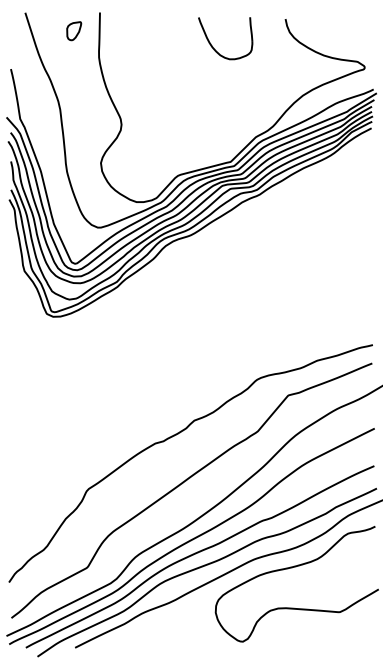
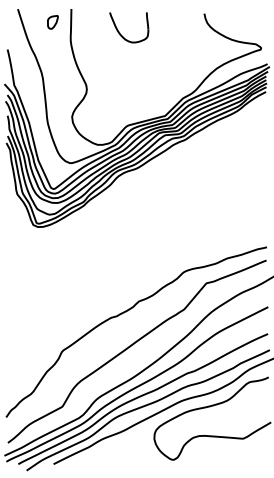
part: (213, 46) -> (120, 33), moved

